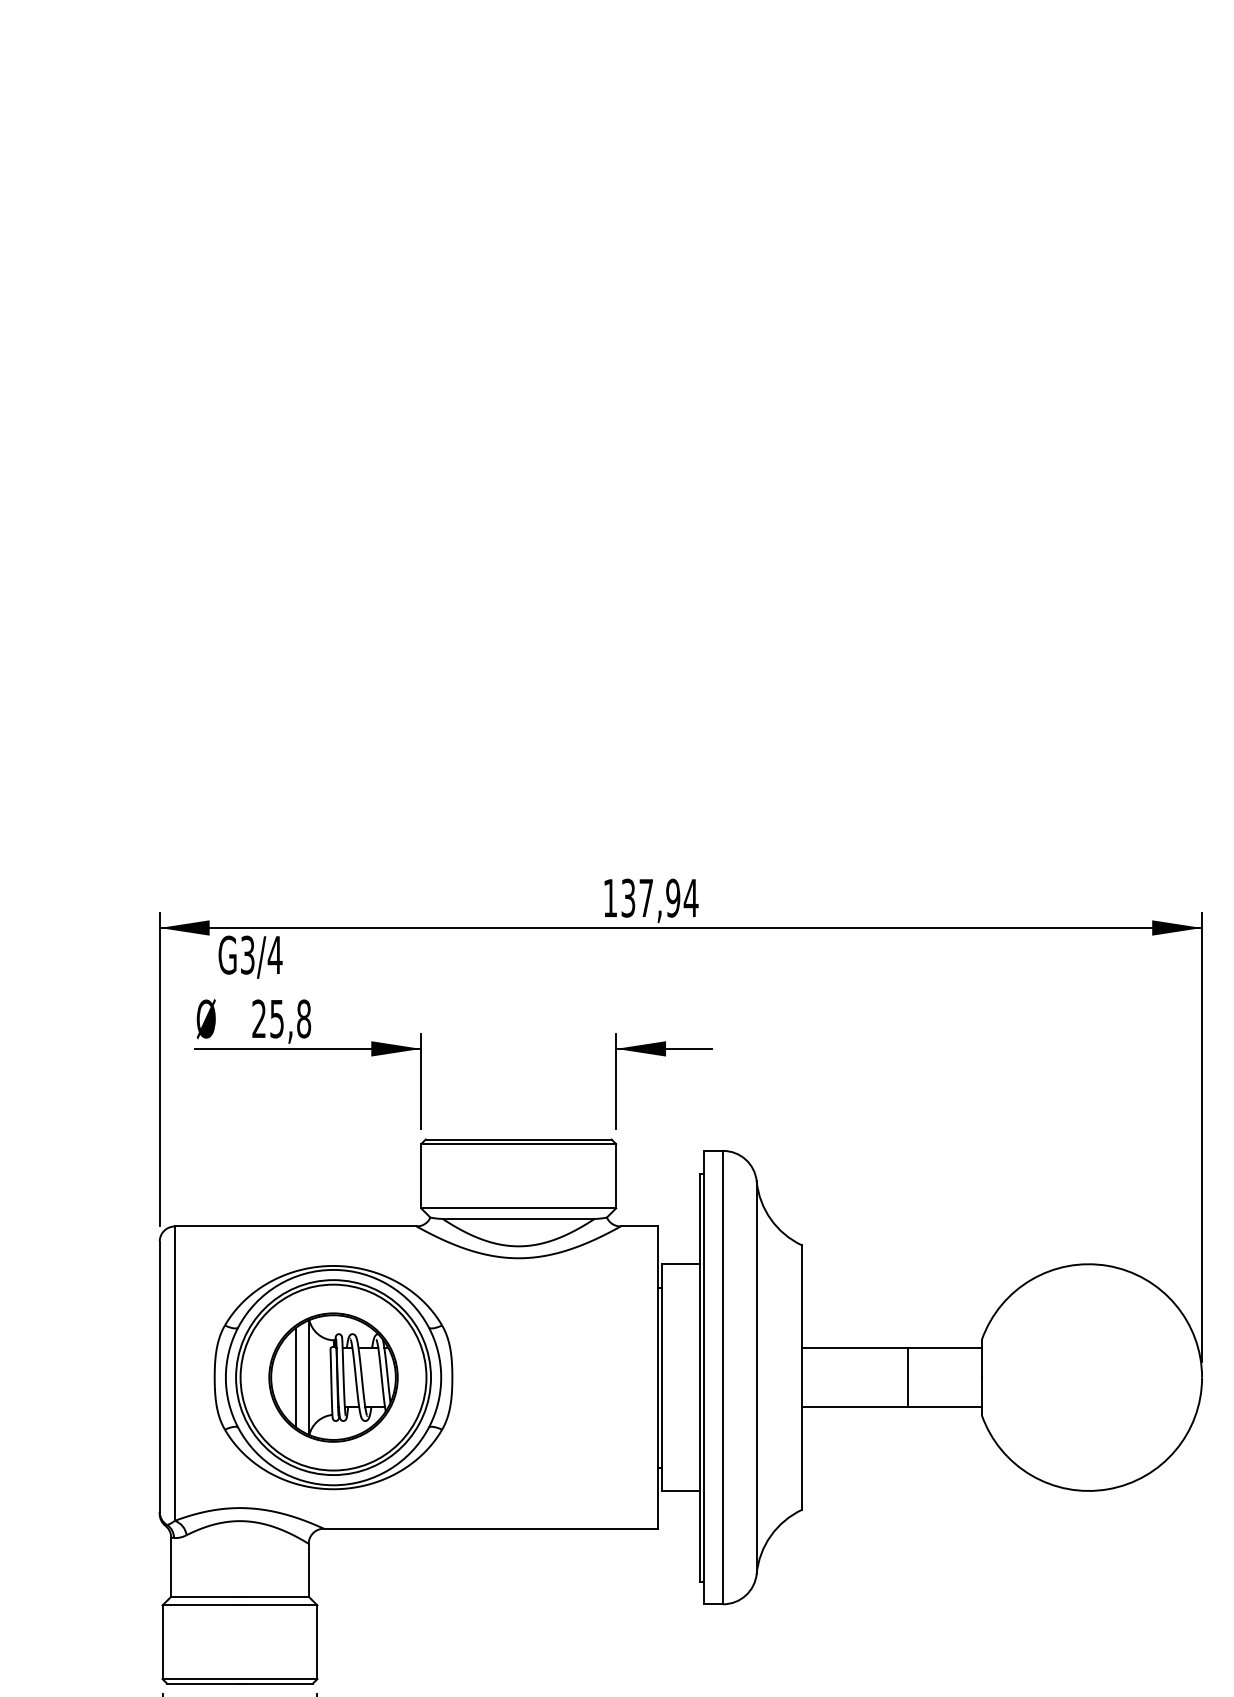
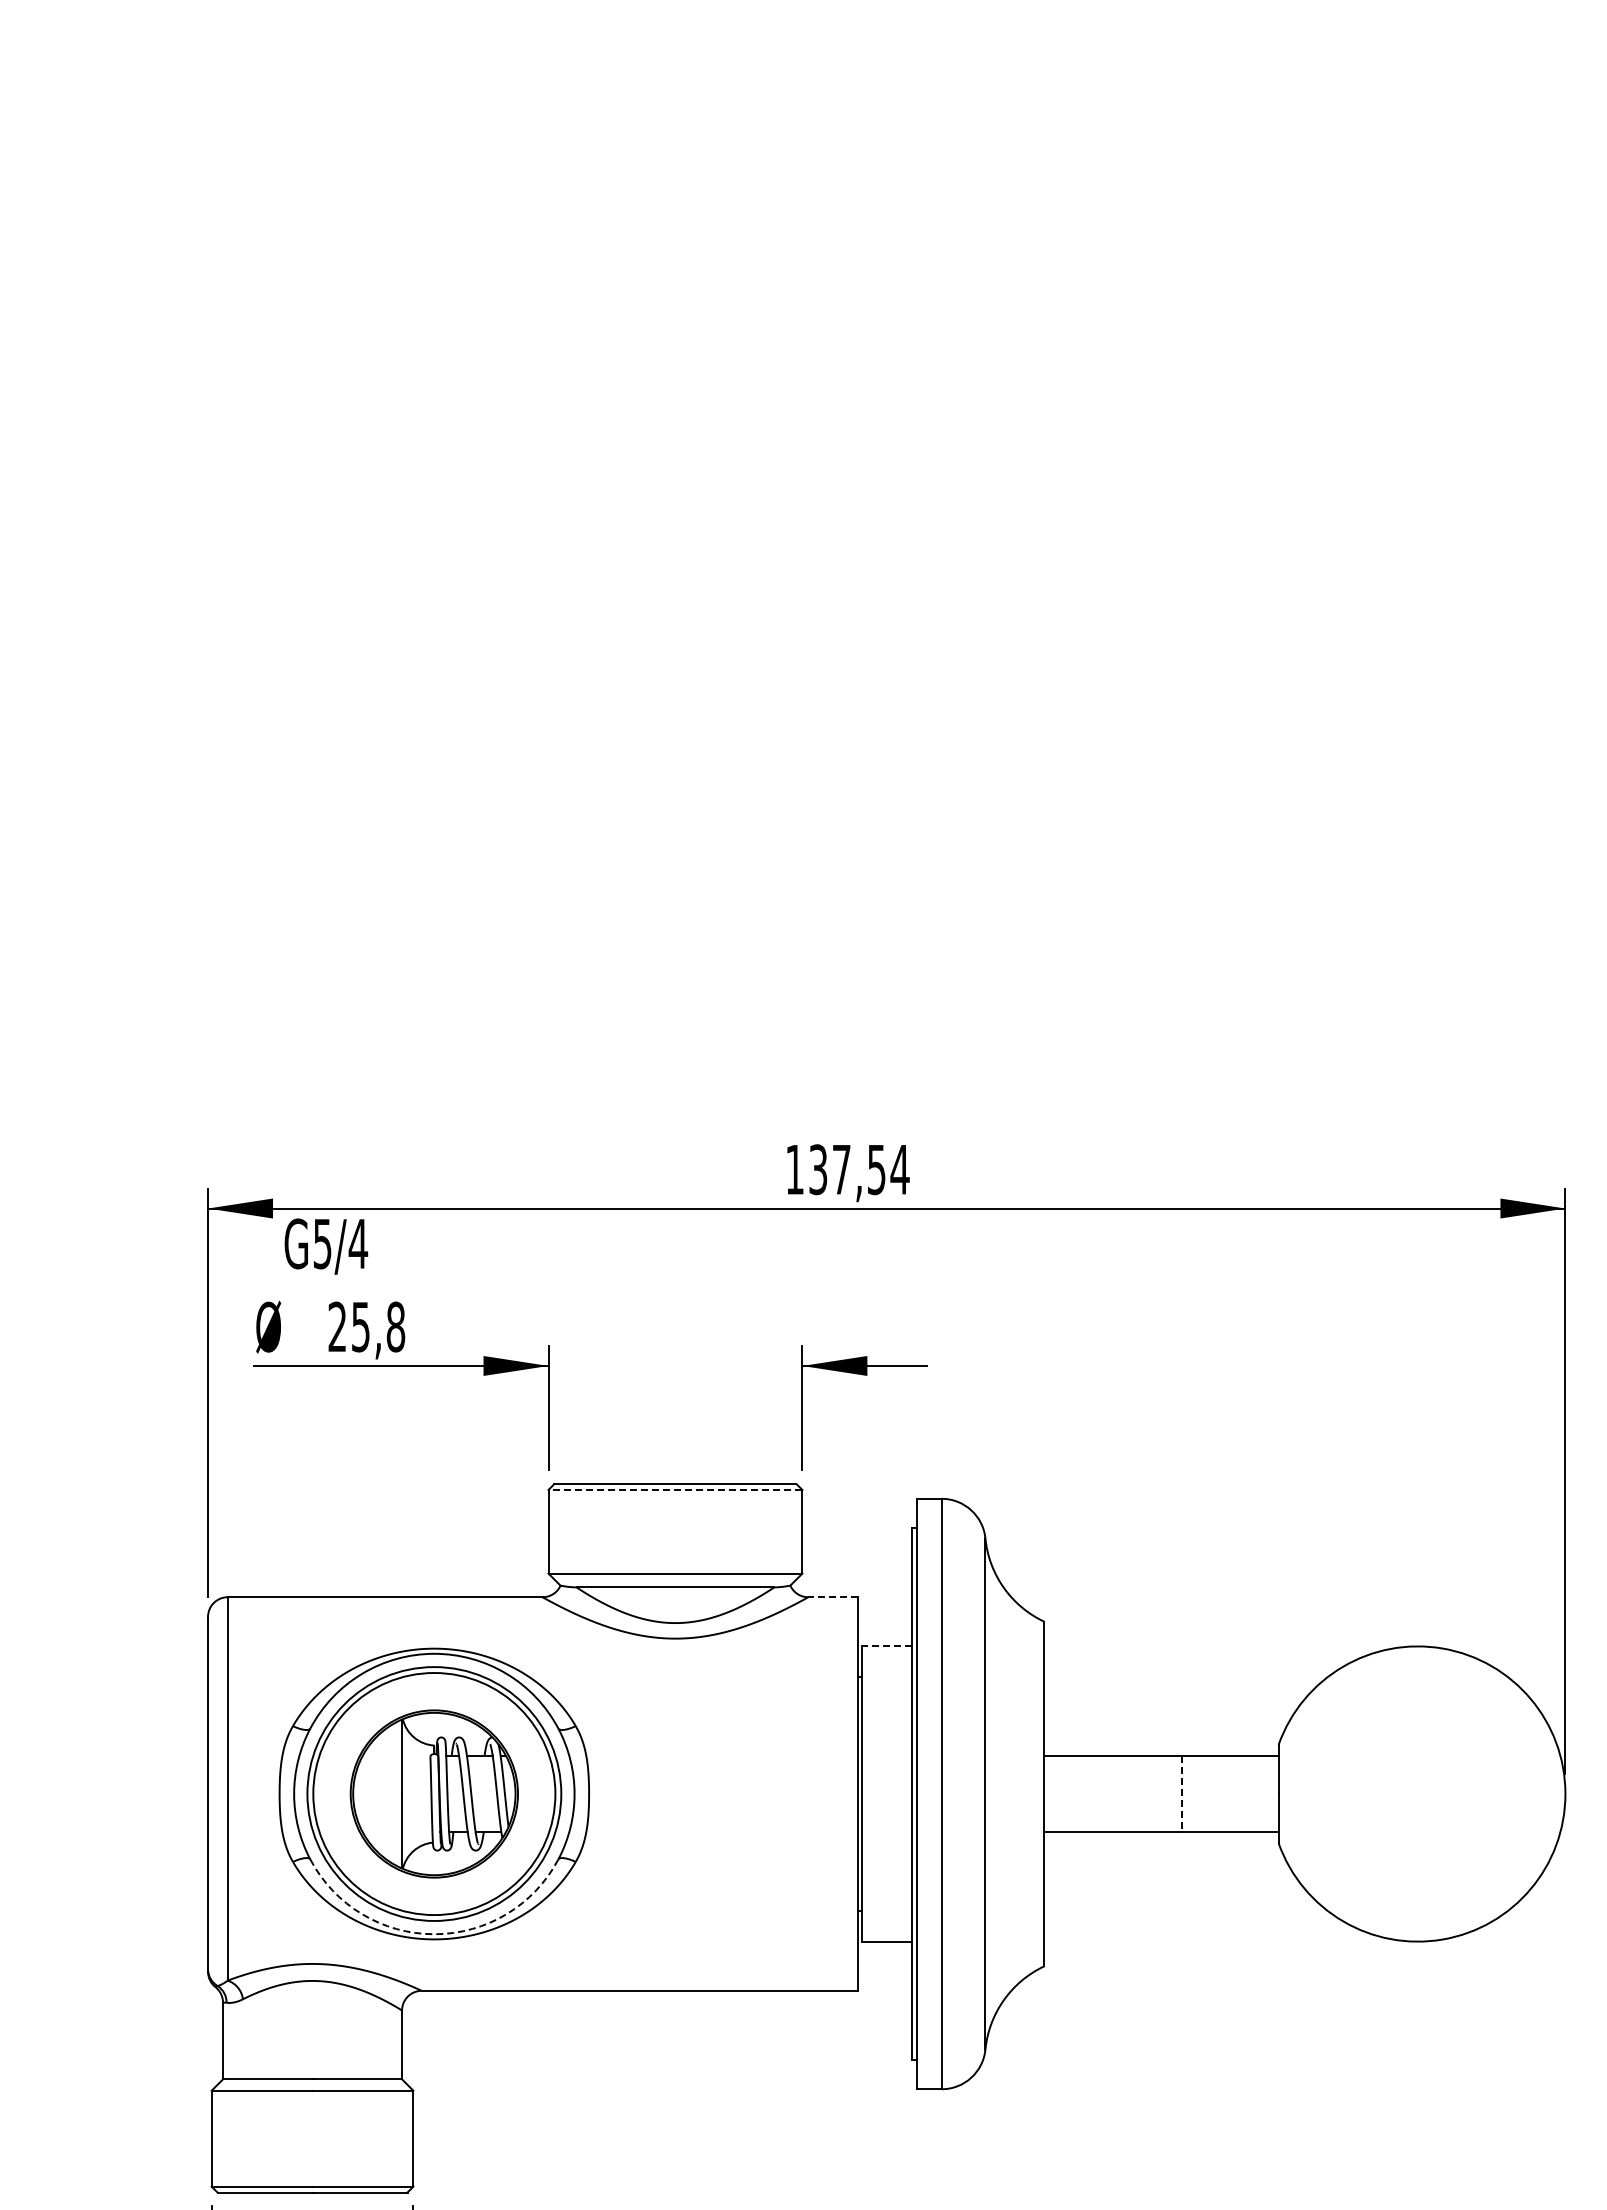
text: (673, 898) -> (876, 1169), 137,94 -> 137,54
text: (247, 954) -> (322, 1243), G3/4 -> G5/4
line: (518, 1143) -> (675, 1489), solid -> dashed
line: (639, 1226) -> (832, 1597), solid -> dashed
line: (681, 1264) -> (887, 1646), solid -> dashed
line: (296, 1377) -> (385, 1793), removed
line: (908, 1377) -> (1182, 1794), solid -> dashed
arc: (333, 1485) -> (434, 1934), solid -> dashed

